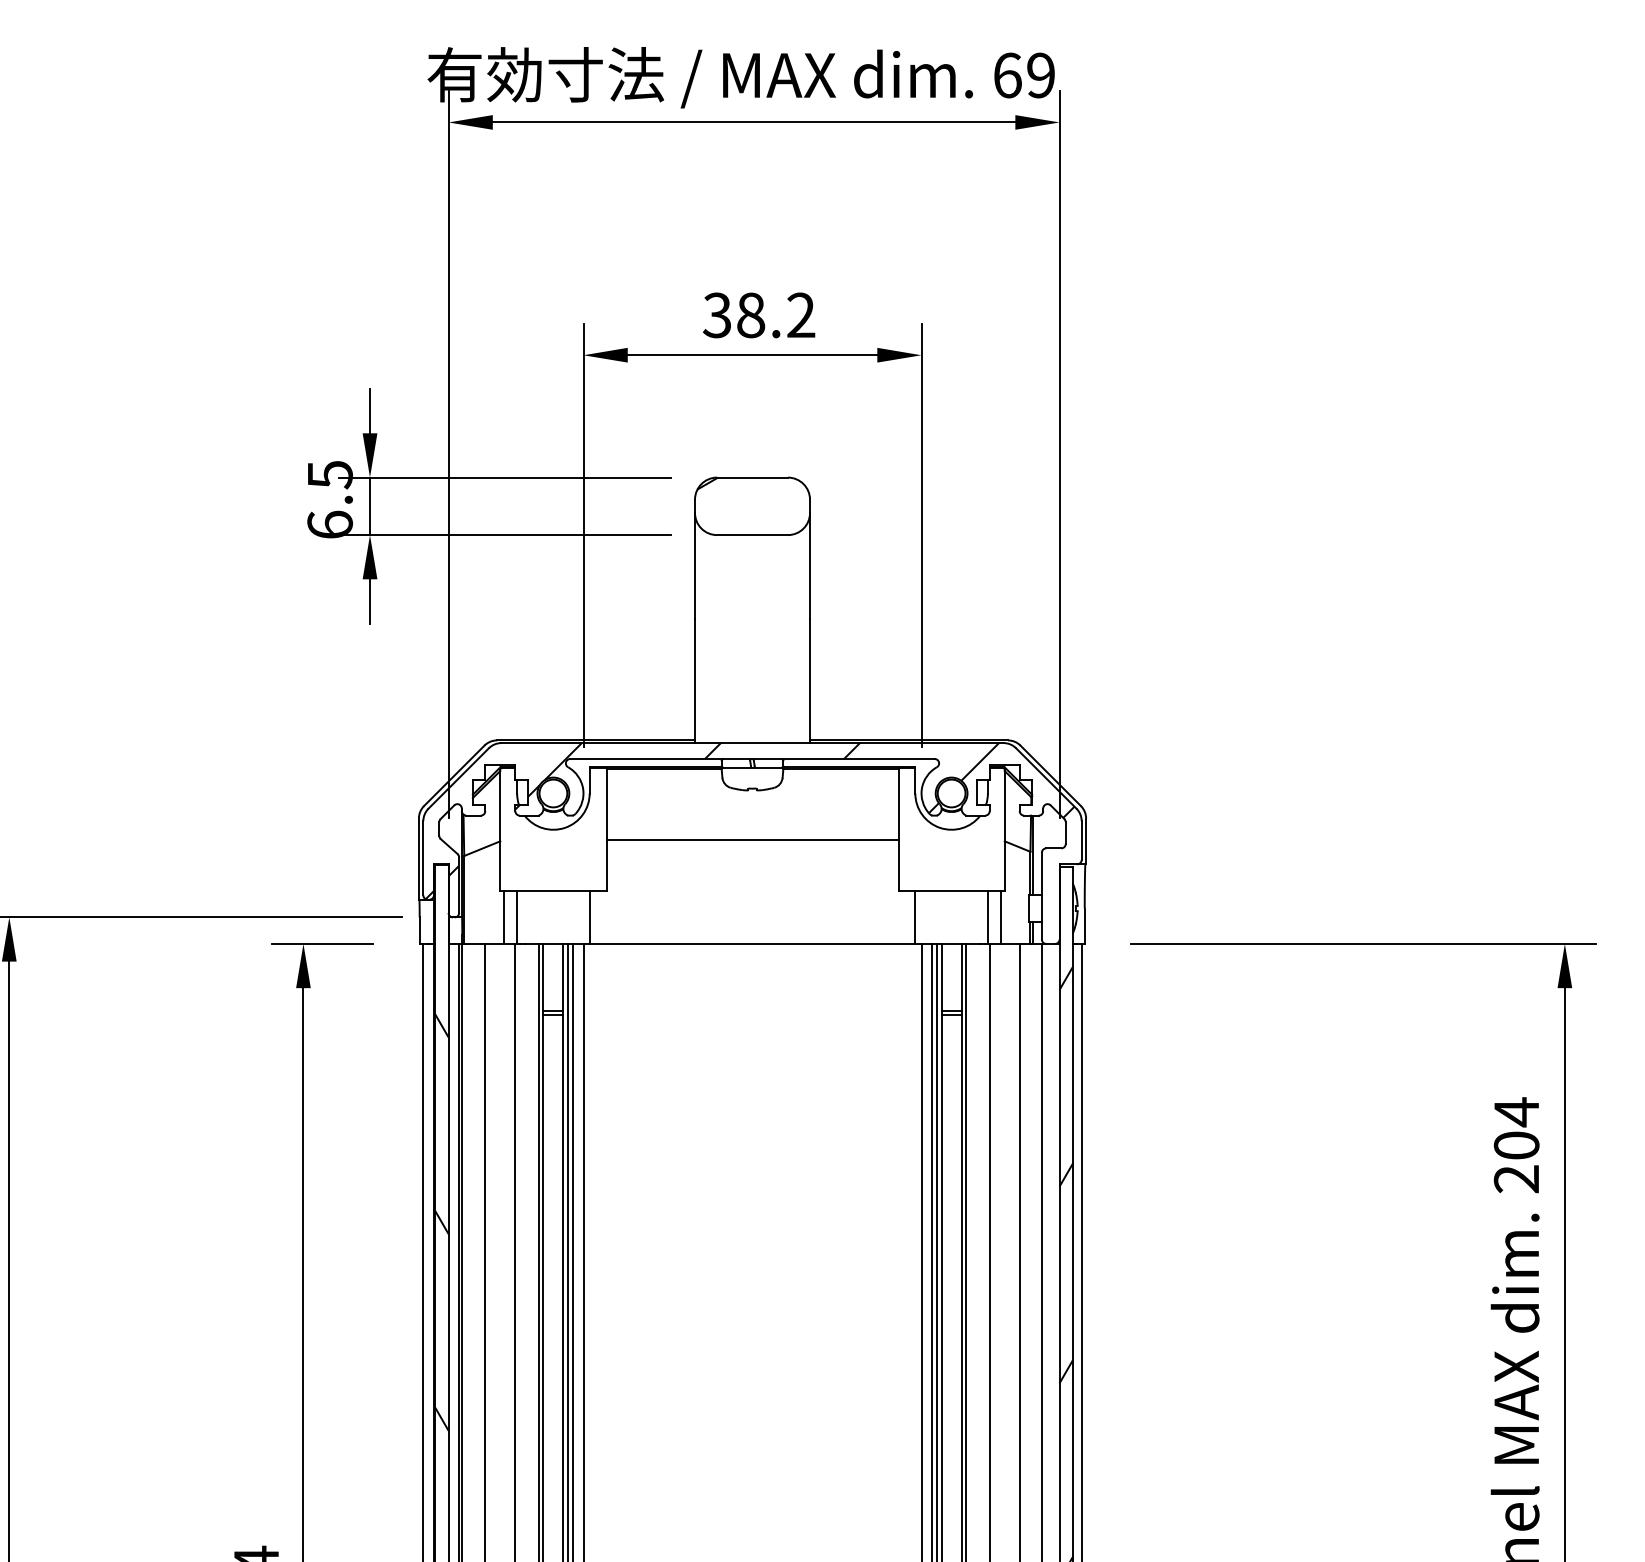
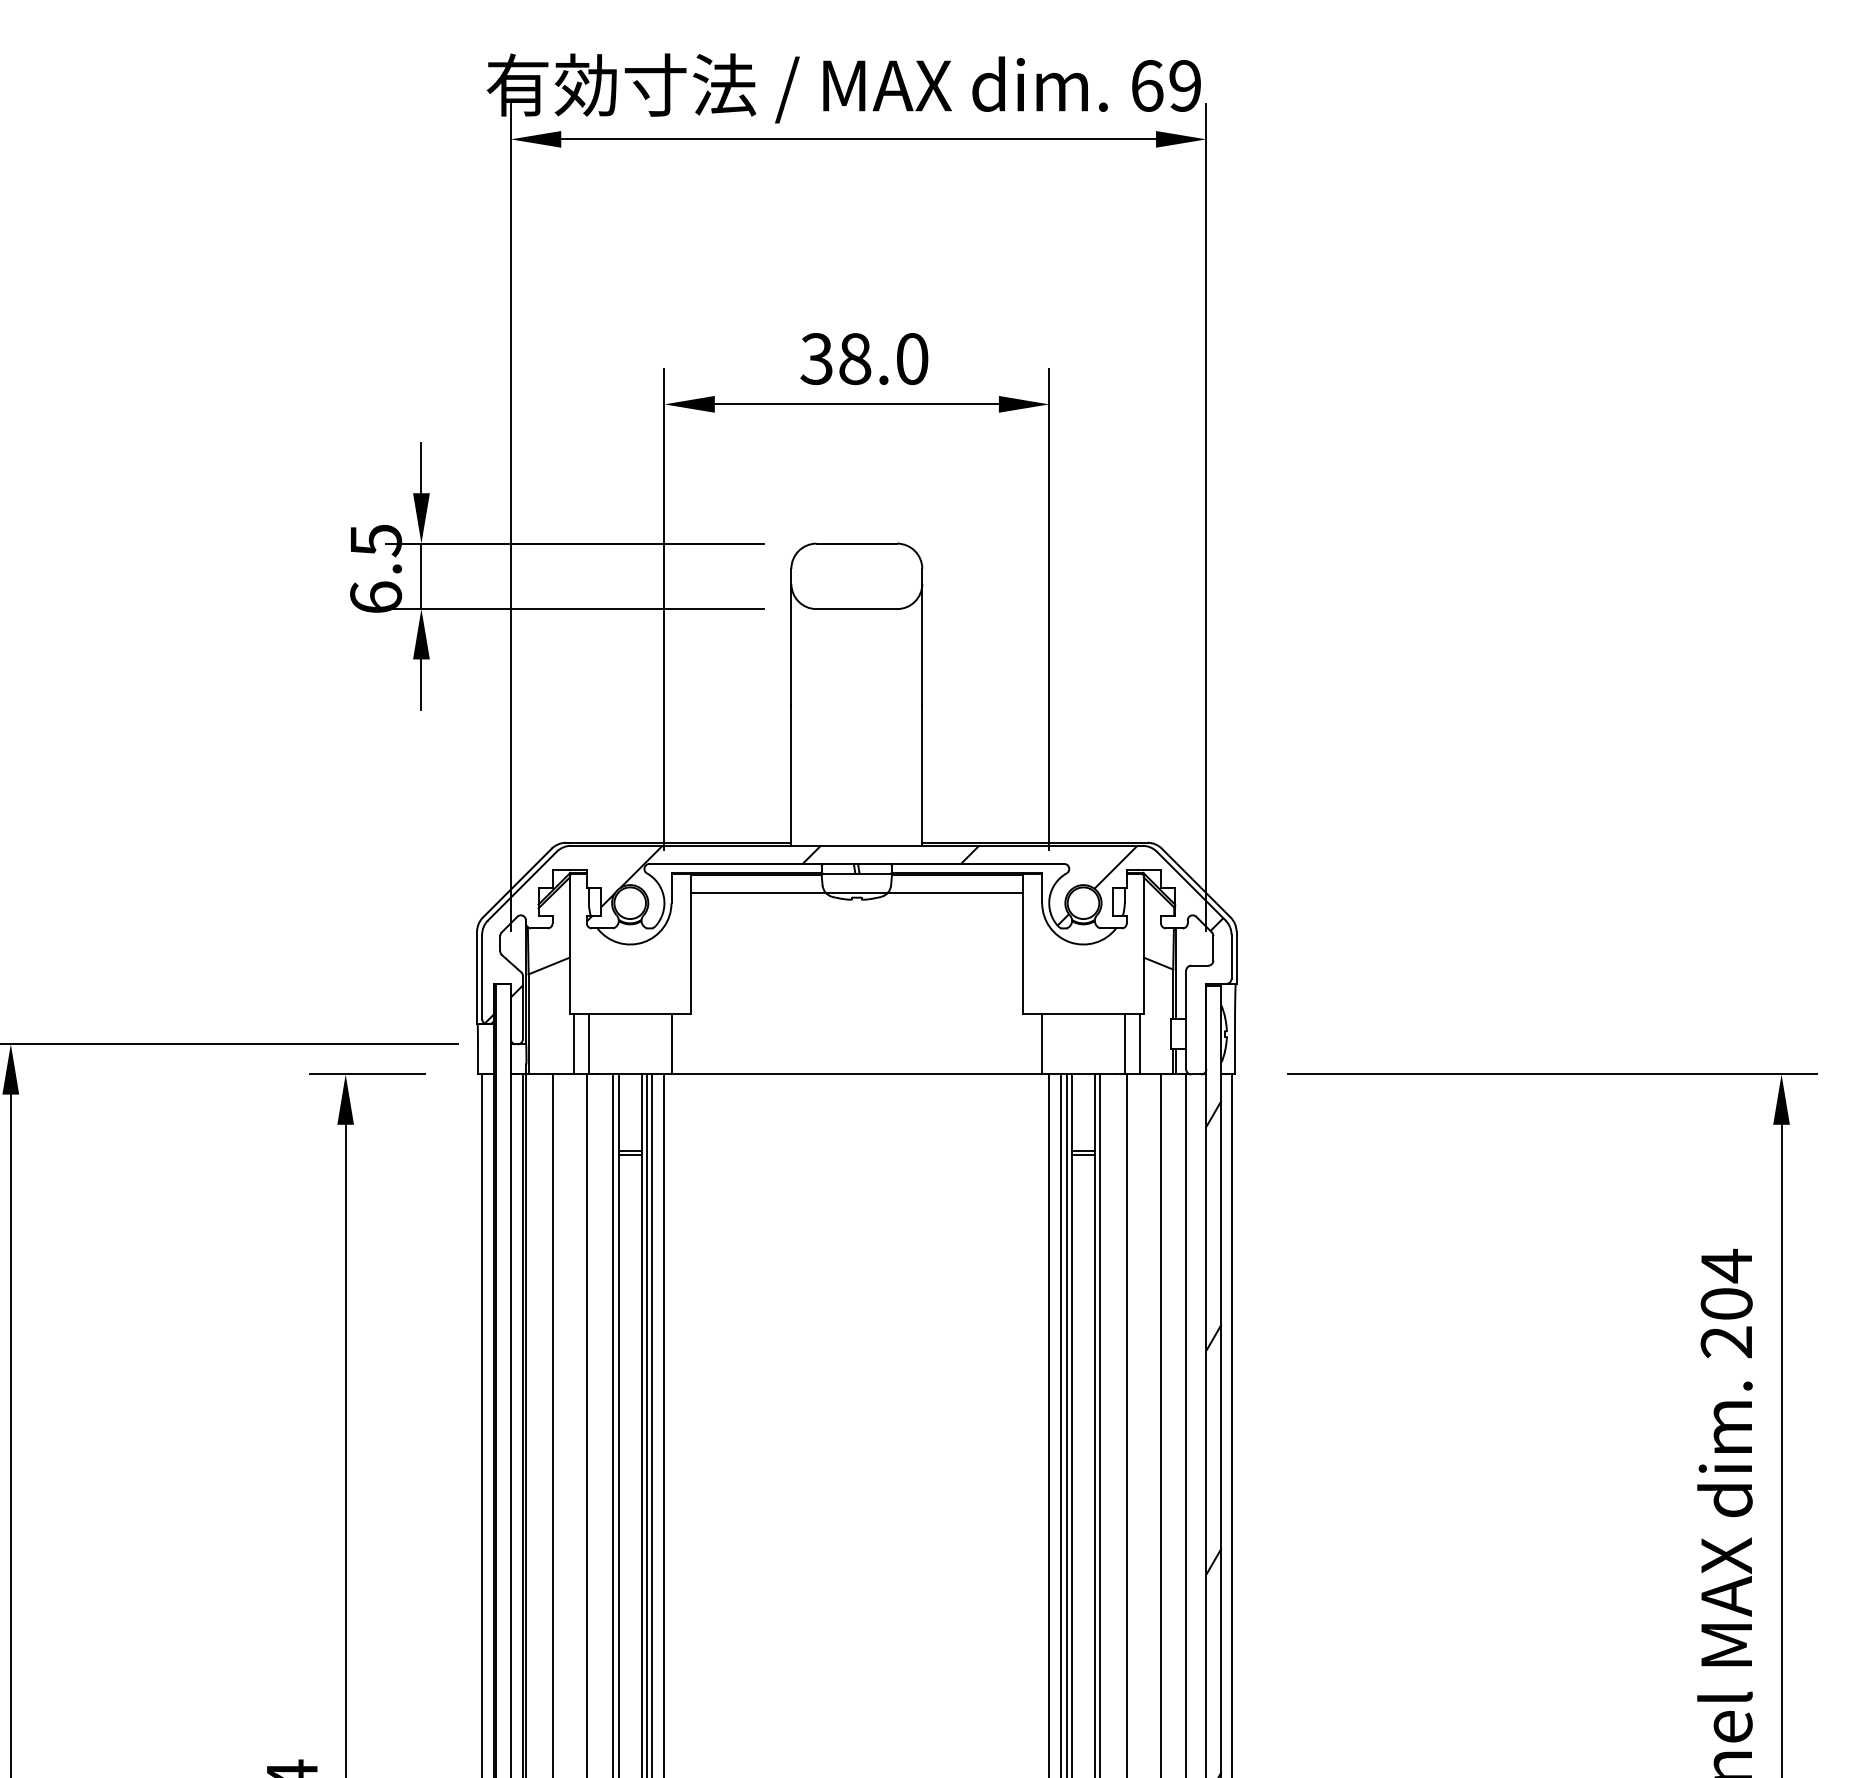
text: (801, 315) -> (912, 359), 38.2 -> 38.0
hatch: (707, 483) -> (805, 550), removed
line: (752, 840) -> (856, 893), moved
hatch: (441, 1222) -> (502, 1391), removed

